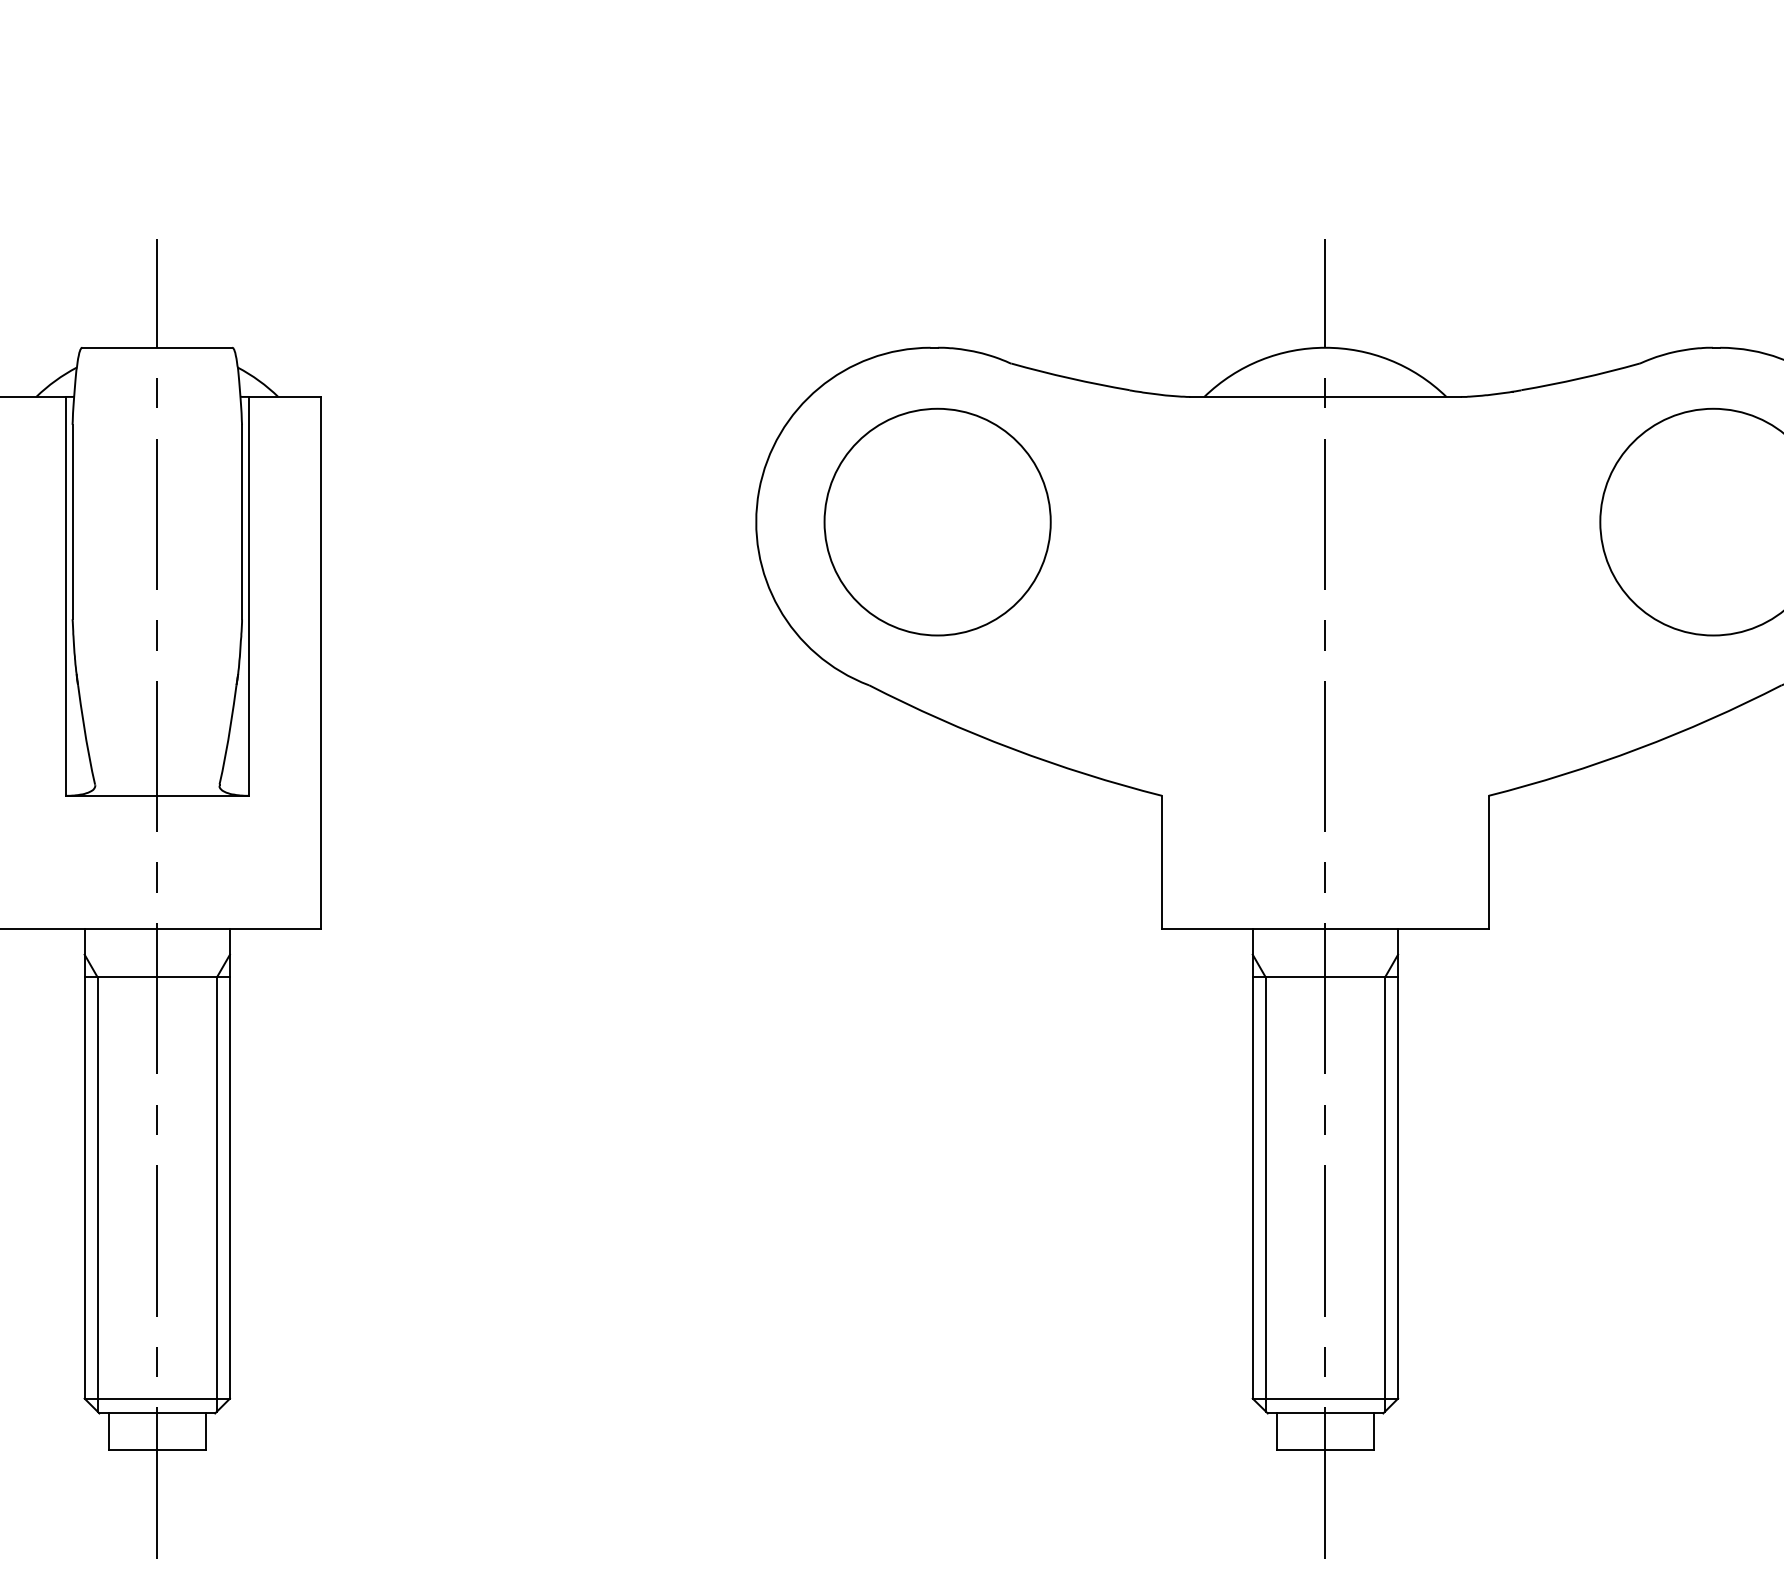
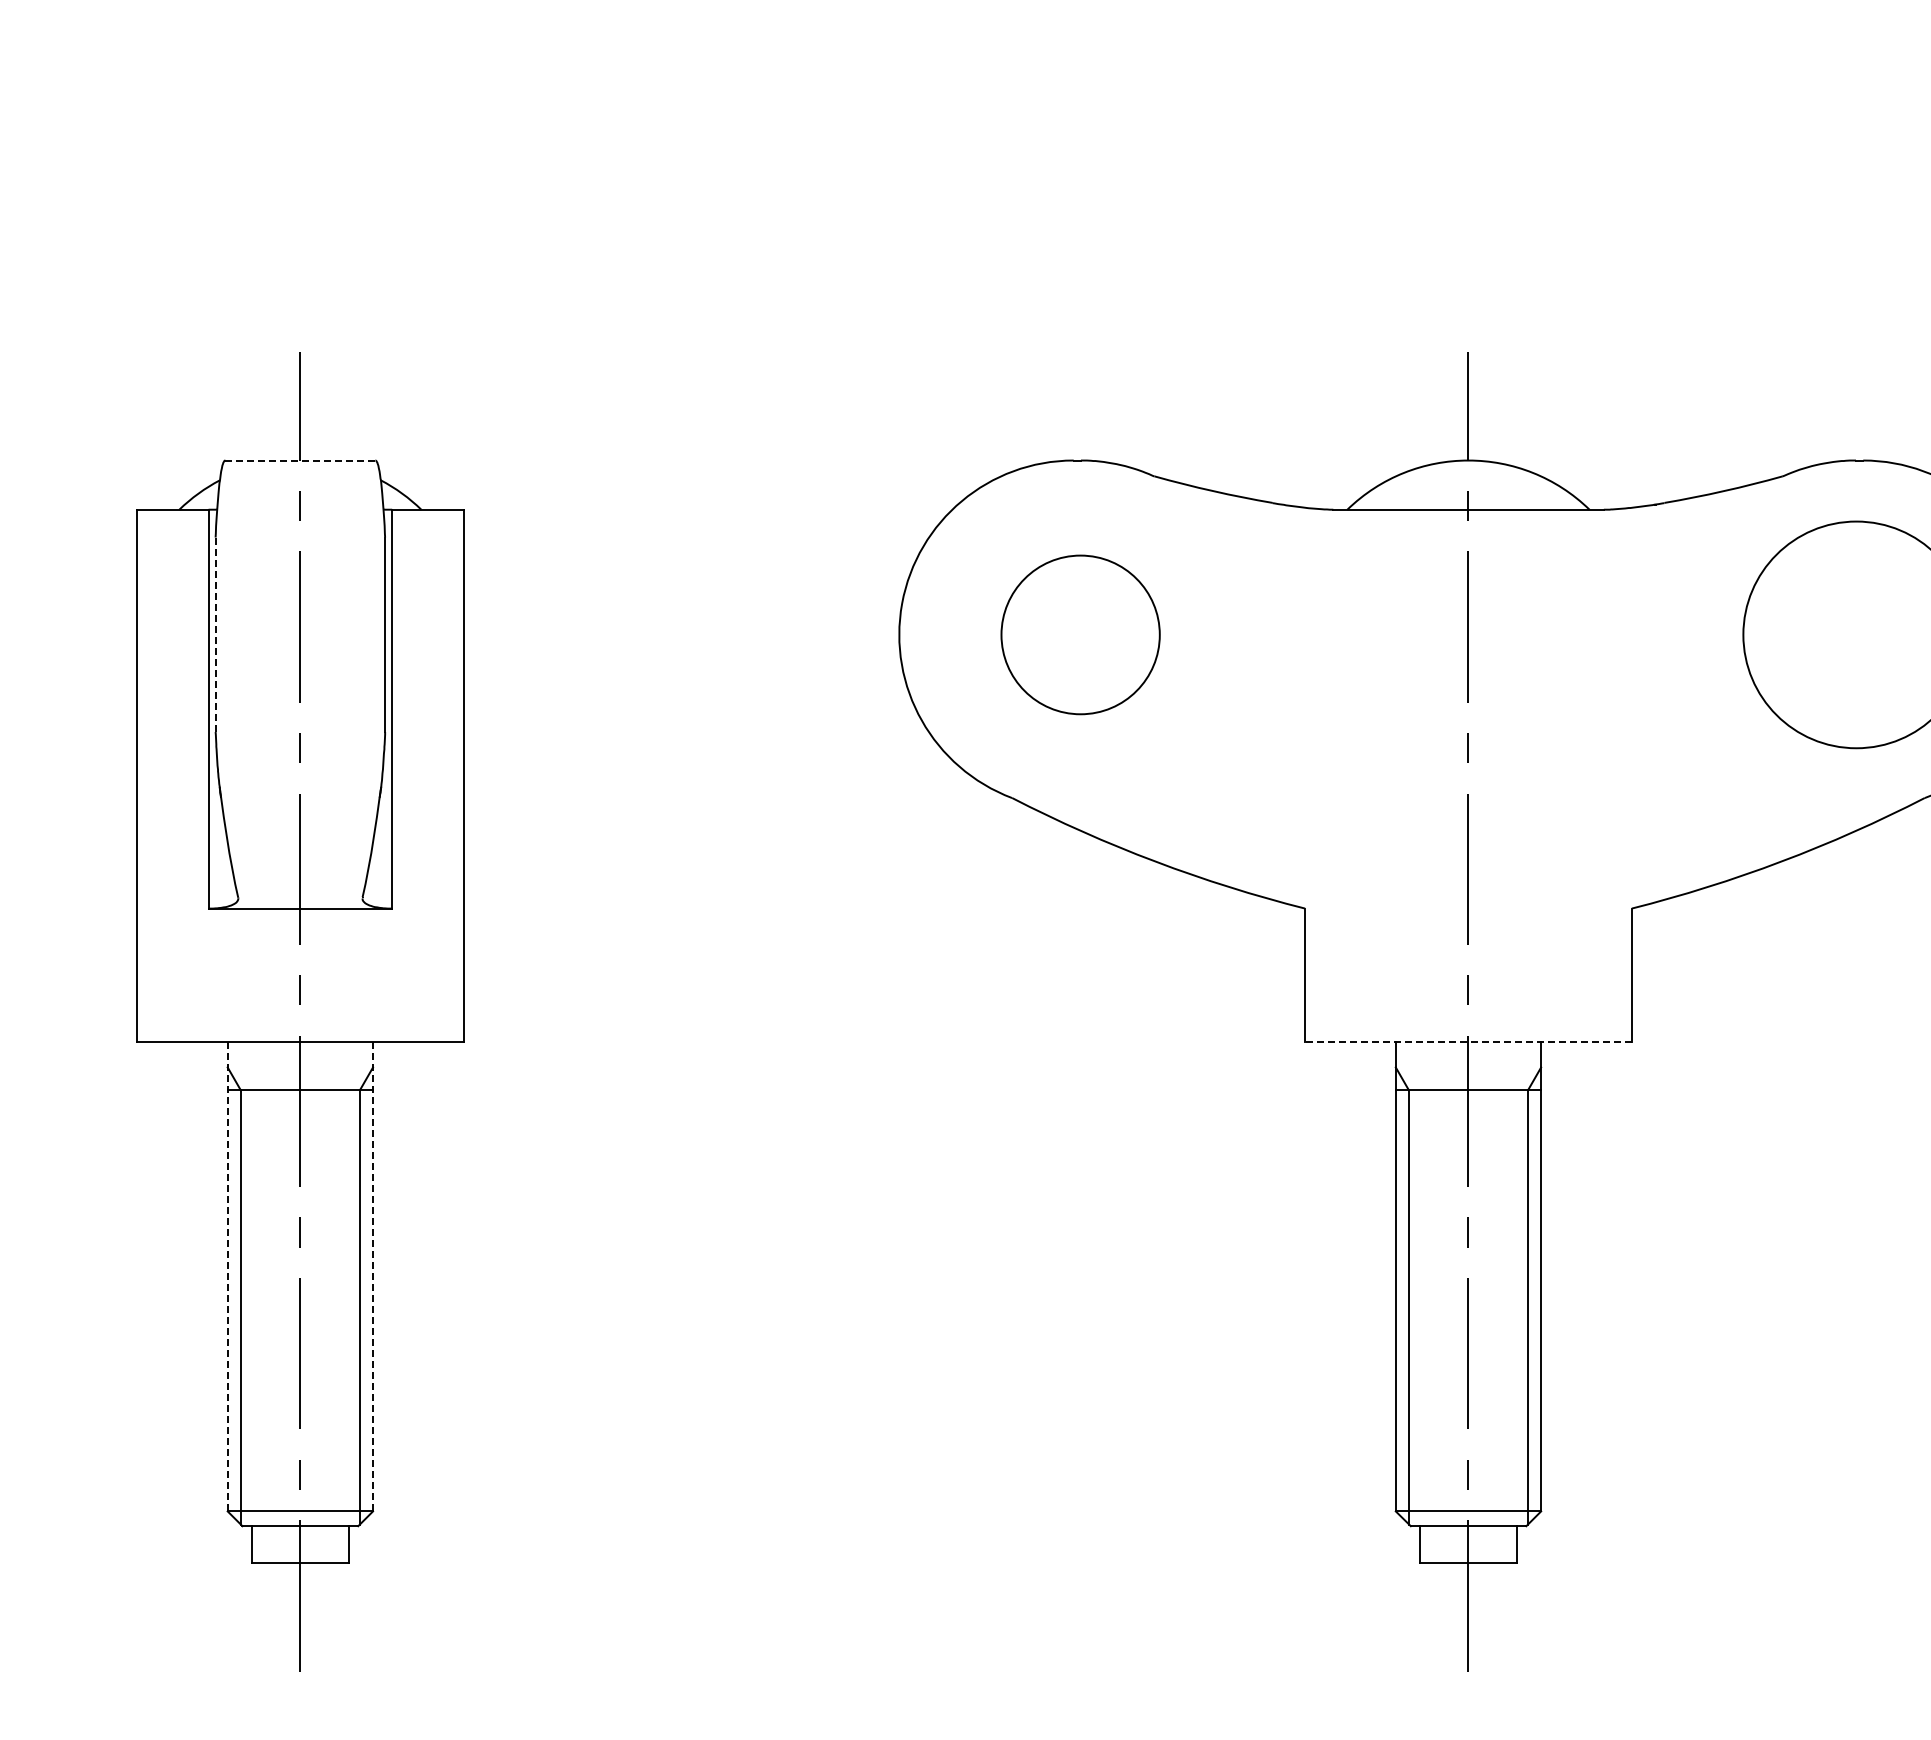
line: (156, 347) -> (299, 460), solid -> dashed
part: (937, 521) -> (1080, 634), size x0.7
line: (72, 522) -> (215, 635), solid -> dashed
line: (1324, 928) -> (1467, 1041), solid -> dashed
line: (84, 1163) -> (227, 1276), solid -> dashed
line: (230, 1163) -> (373, 1276), solid -> dashed

